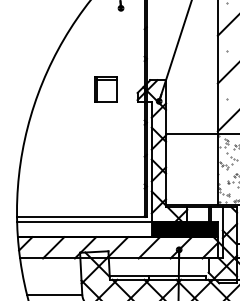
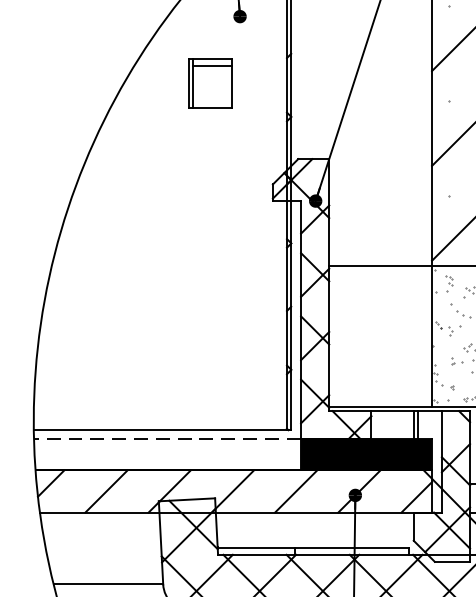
part: (105, 89) -> (209, 84), moved
line: (83, 221) -> (165, 439), solid -> dashed

